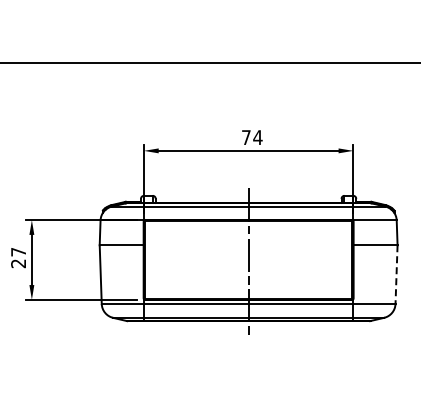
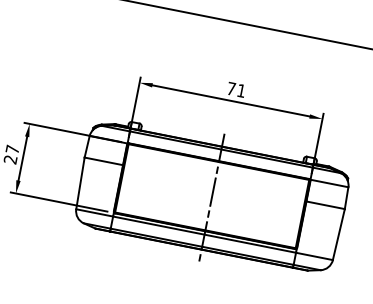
text: (257, 137) -> (241, 90), 74 -> 71
line: (396, 275) -> (338, 235), dashed -> solid

